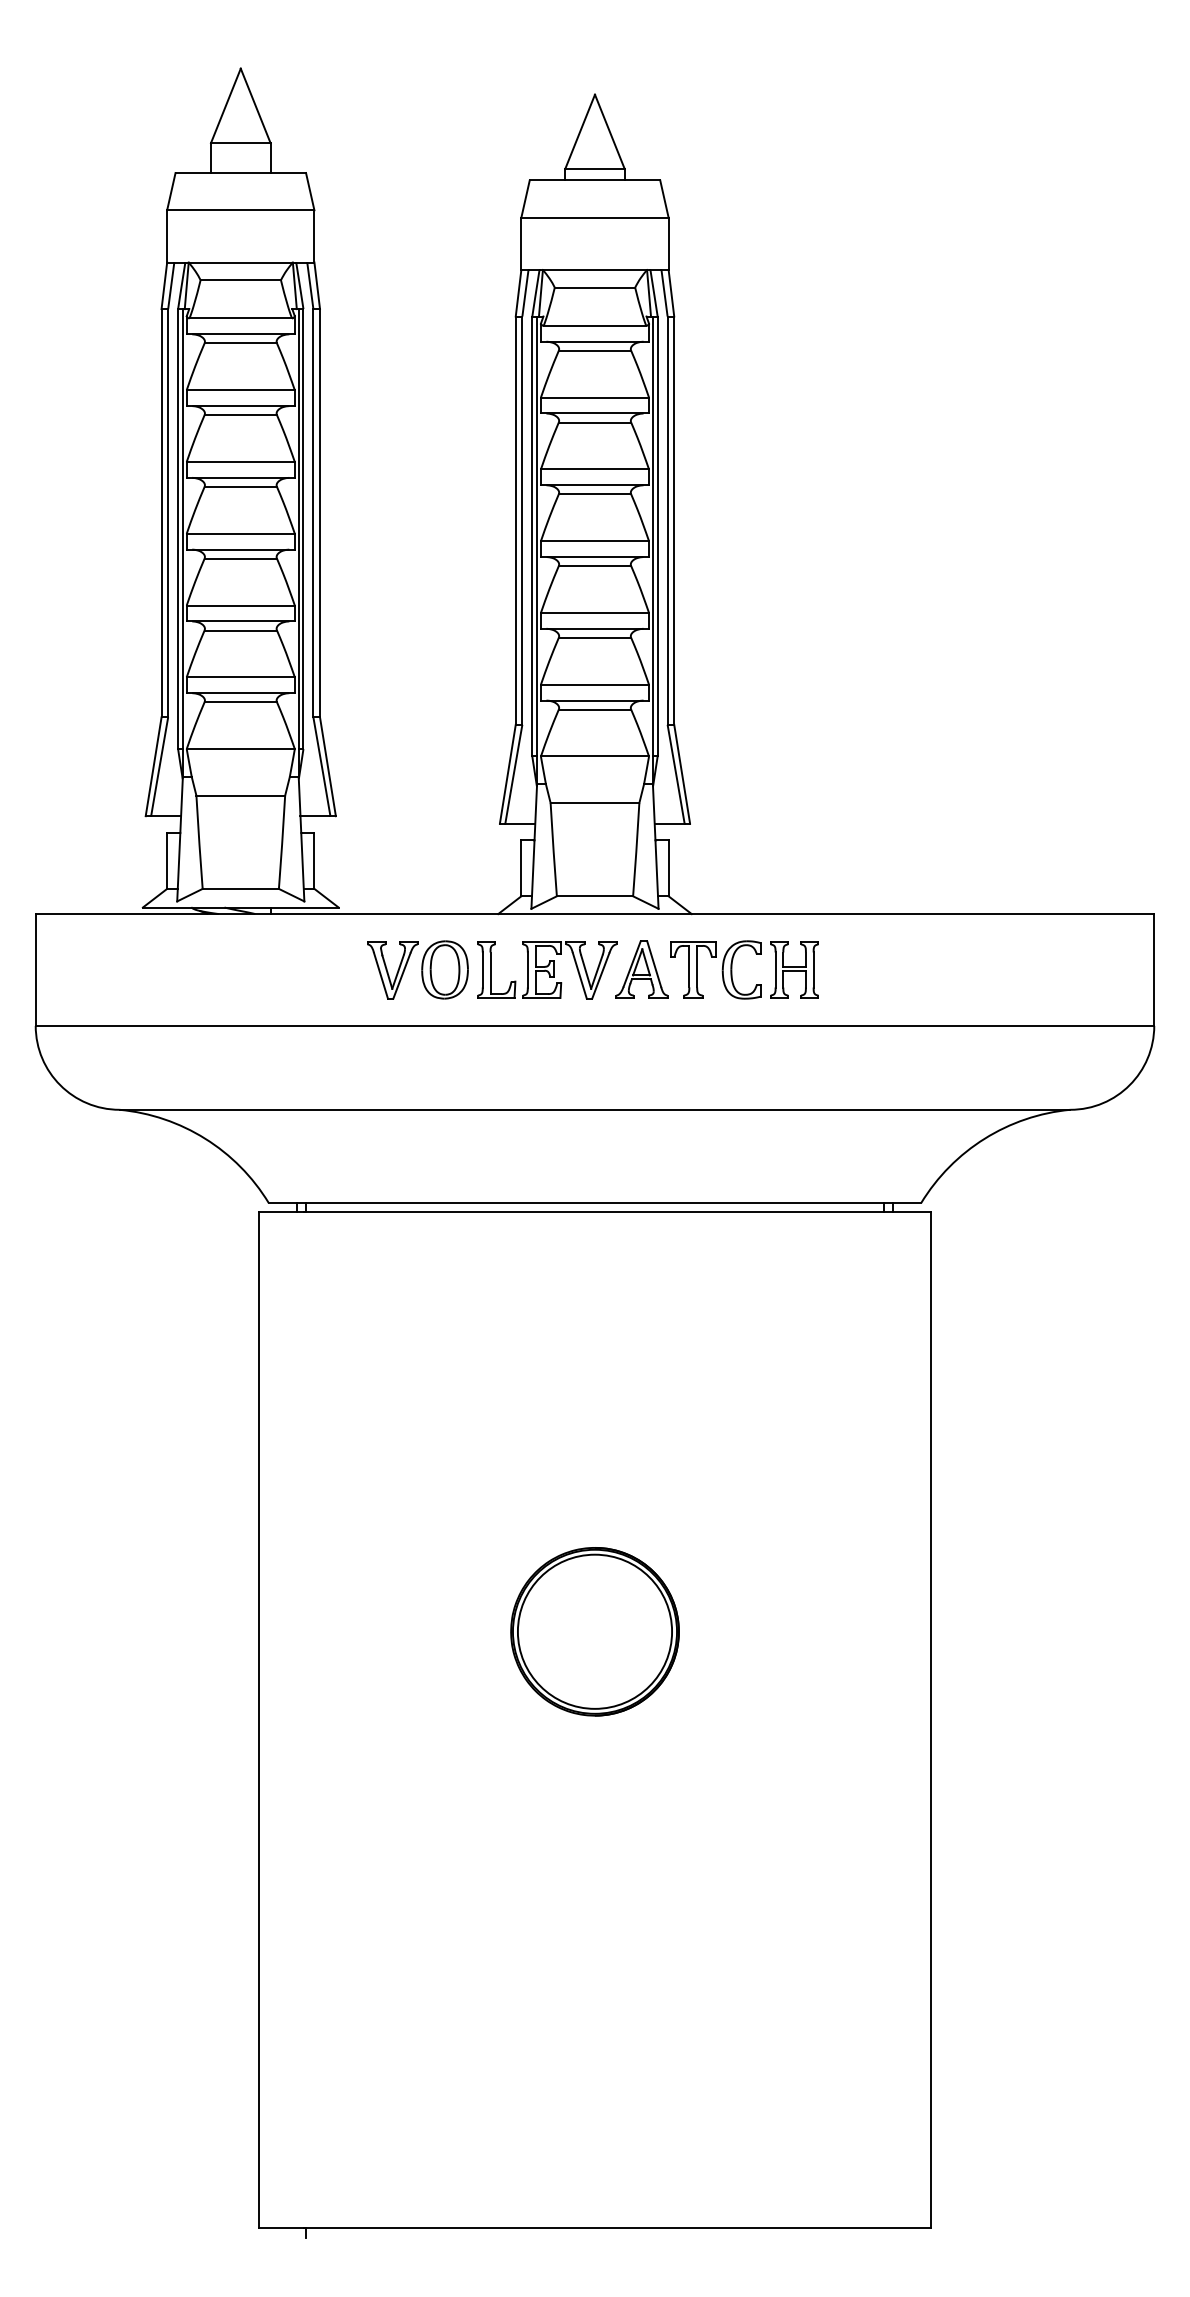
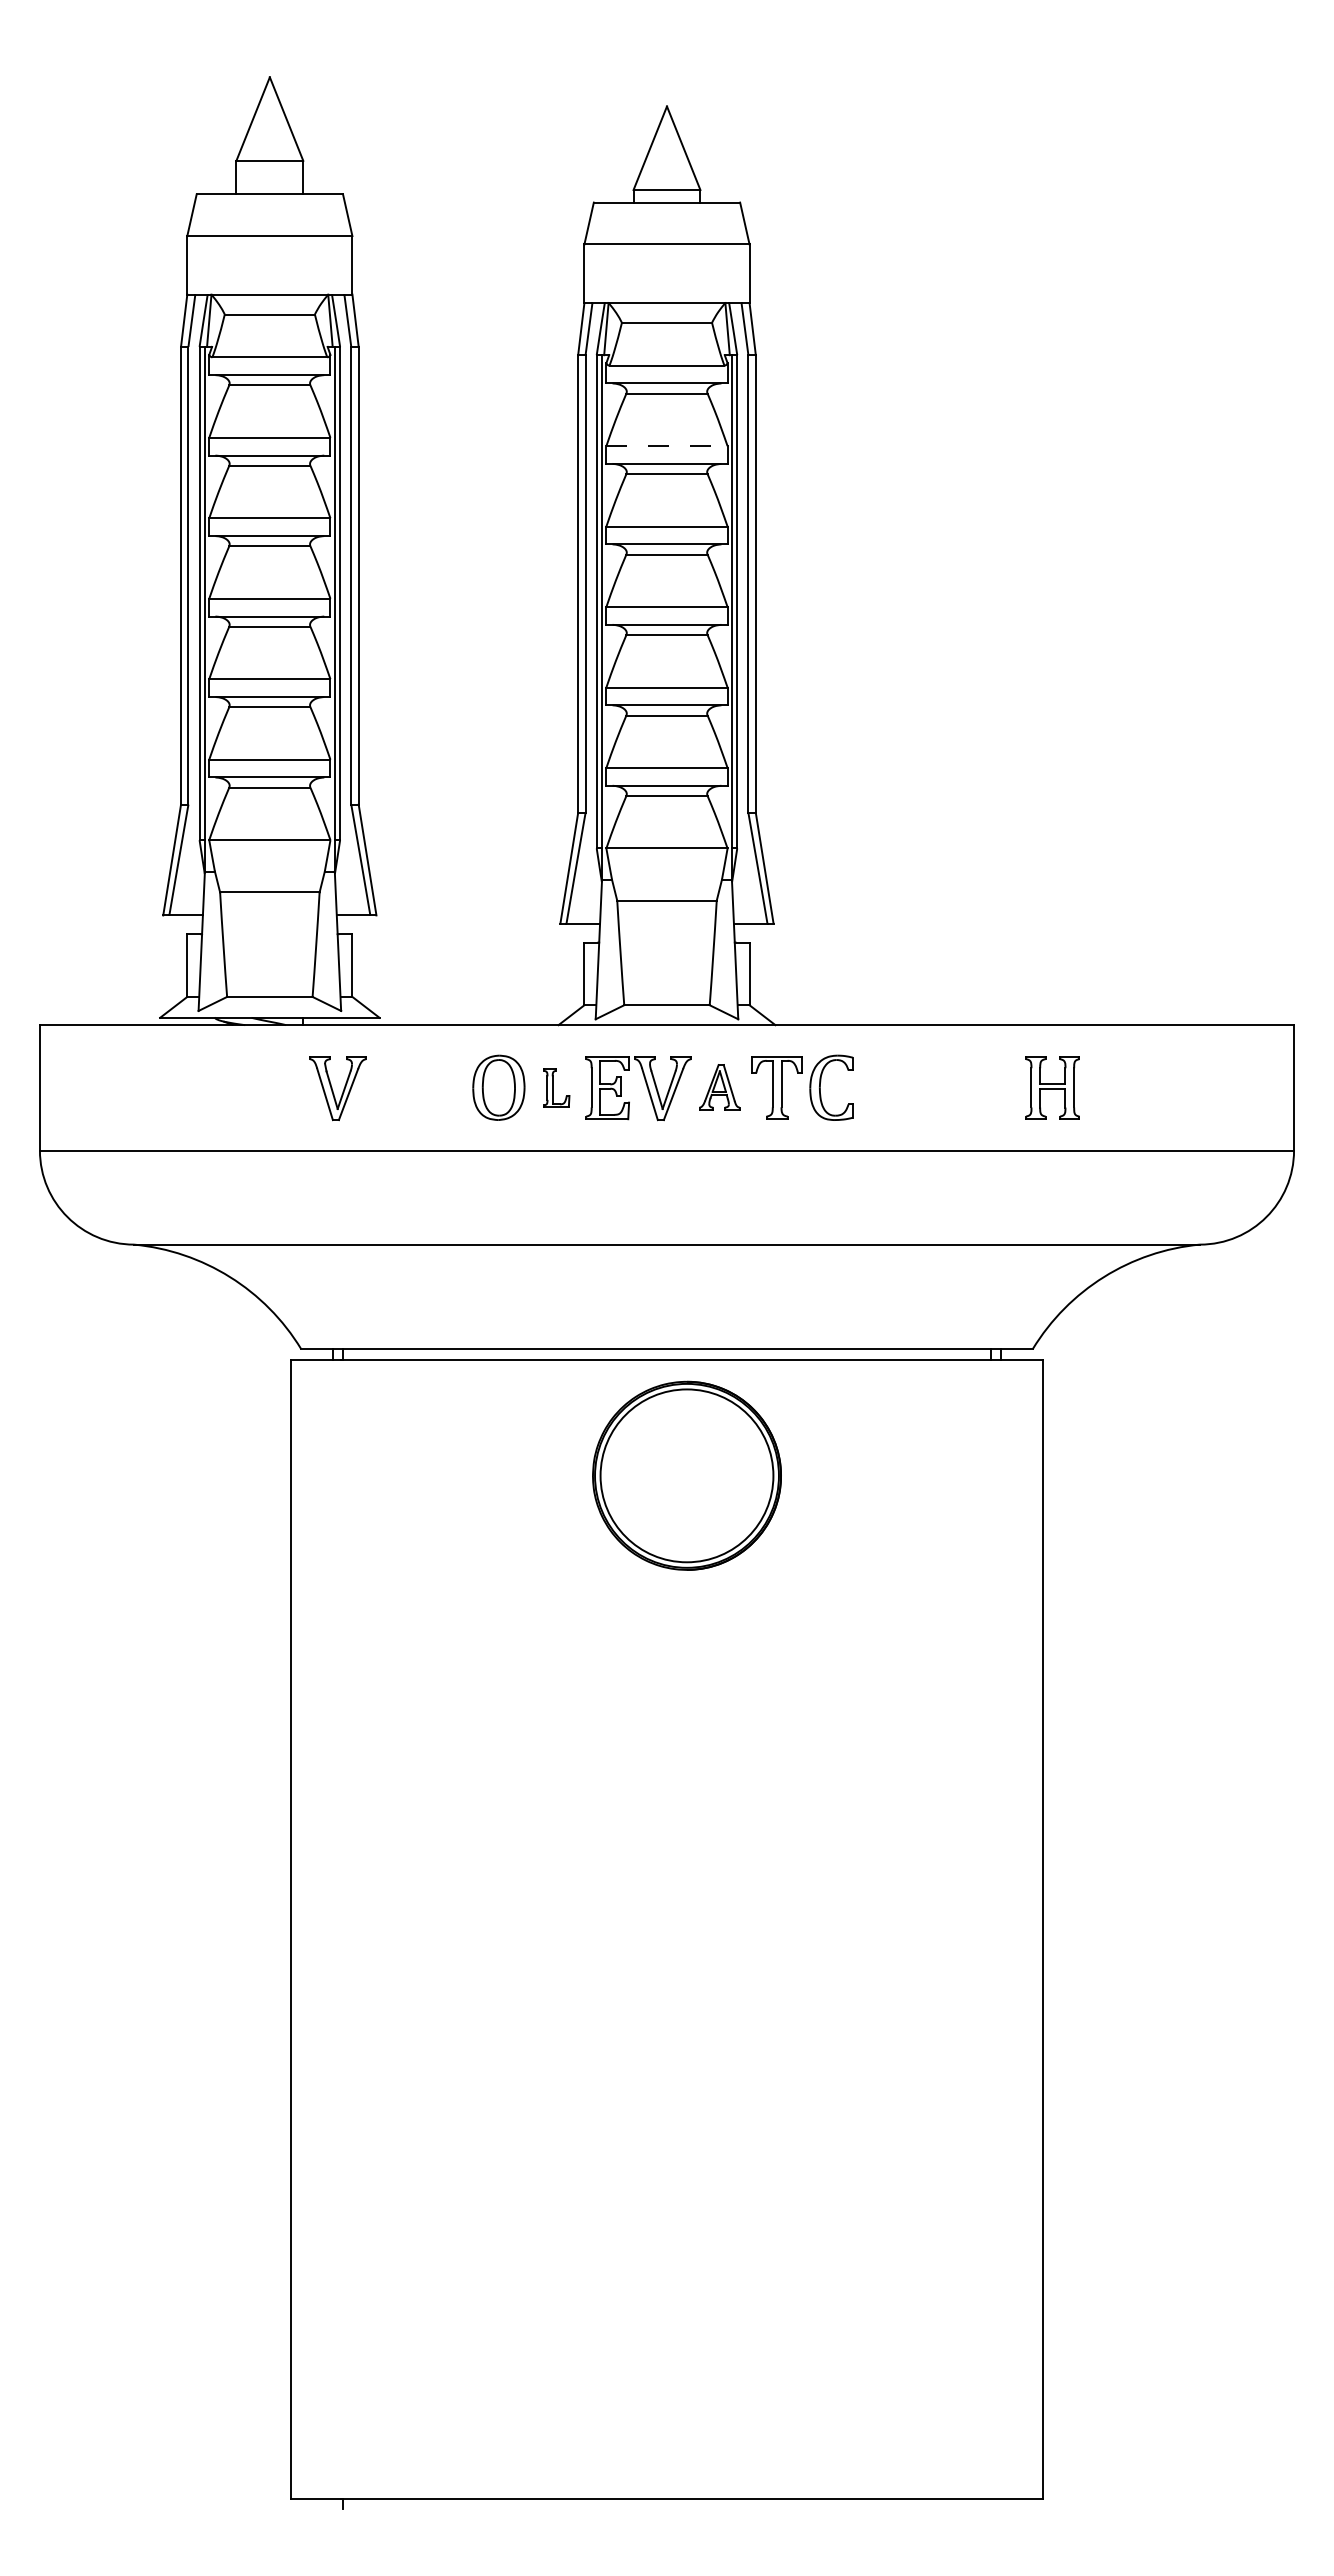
line: (594, 397) -> (666, 446), solid -> dashed
part: (641, 968) -> (719, 1086), size x0.7
part: (794, 969) -> (1052, 1087), moved
part: (392, 970) -> (337, 1088), moved
part: (496, 970) -> (556, 1088), size x0.6
part: (594, 1631) -> (686, 1475), moved

